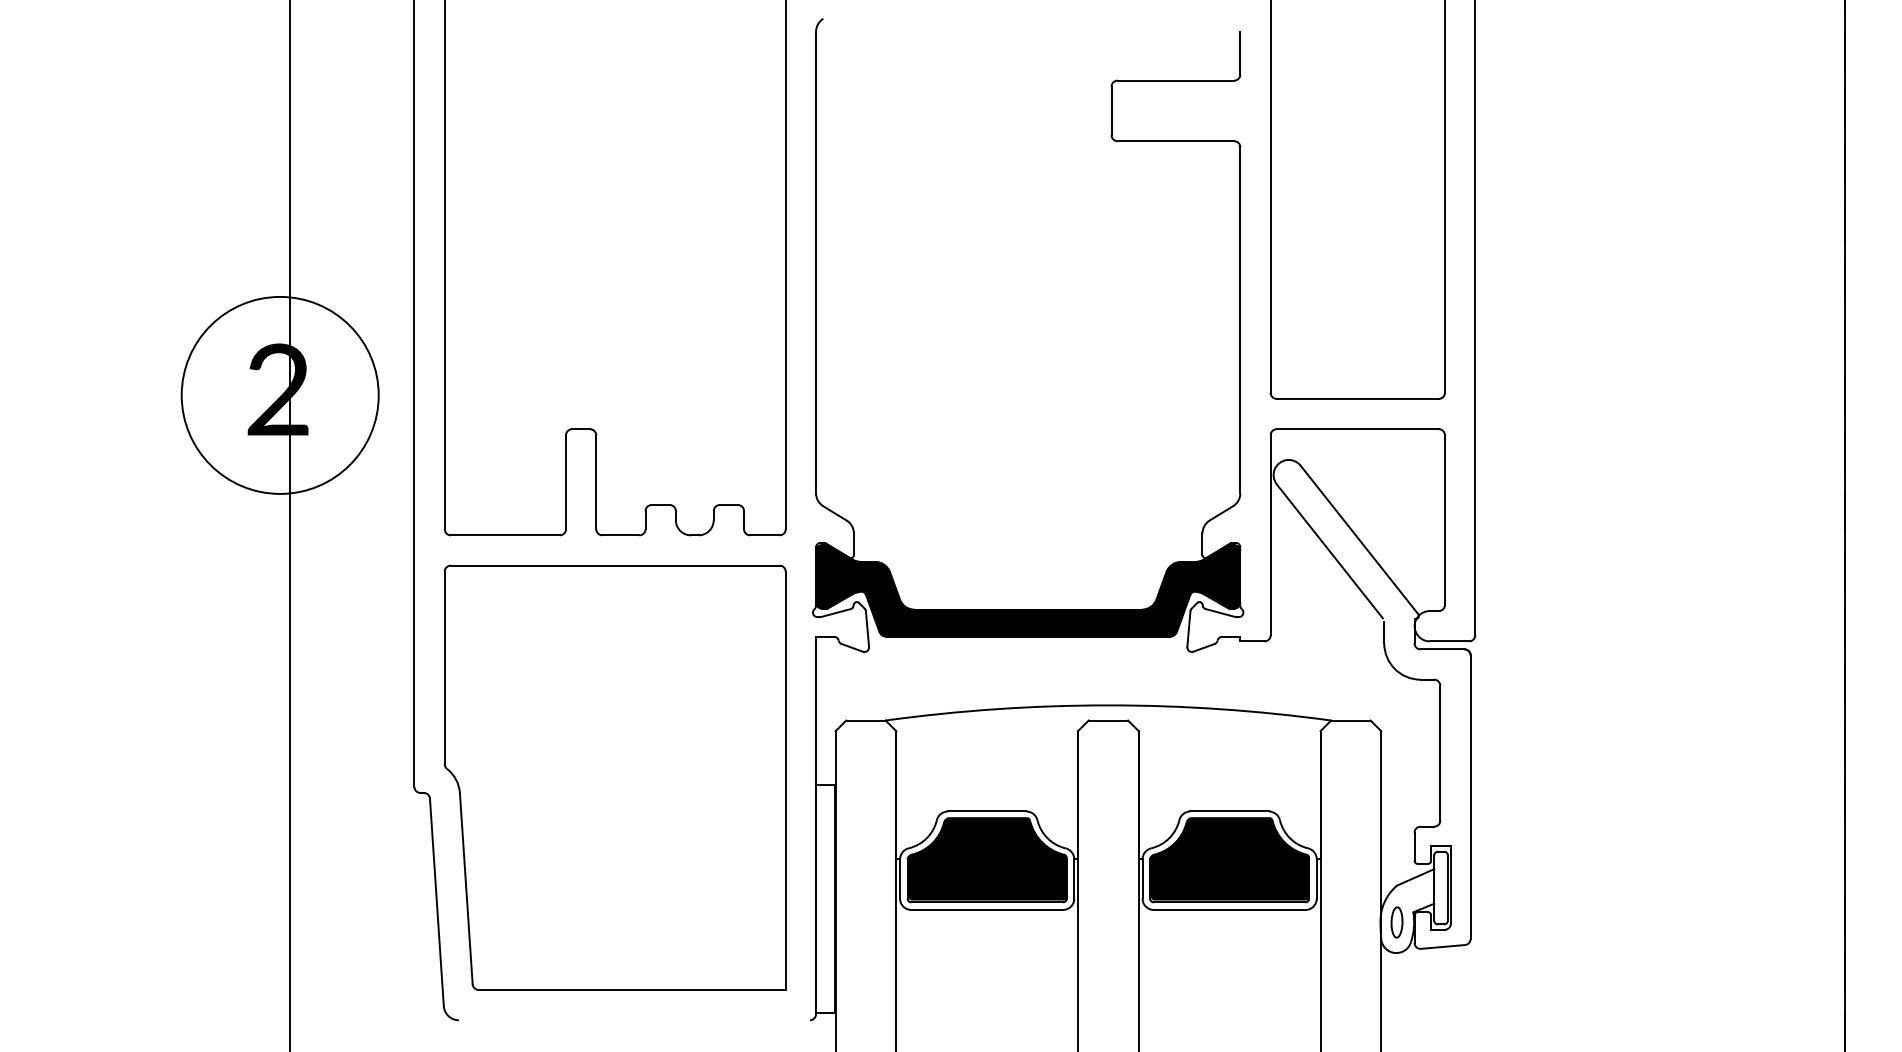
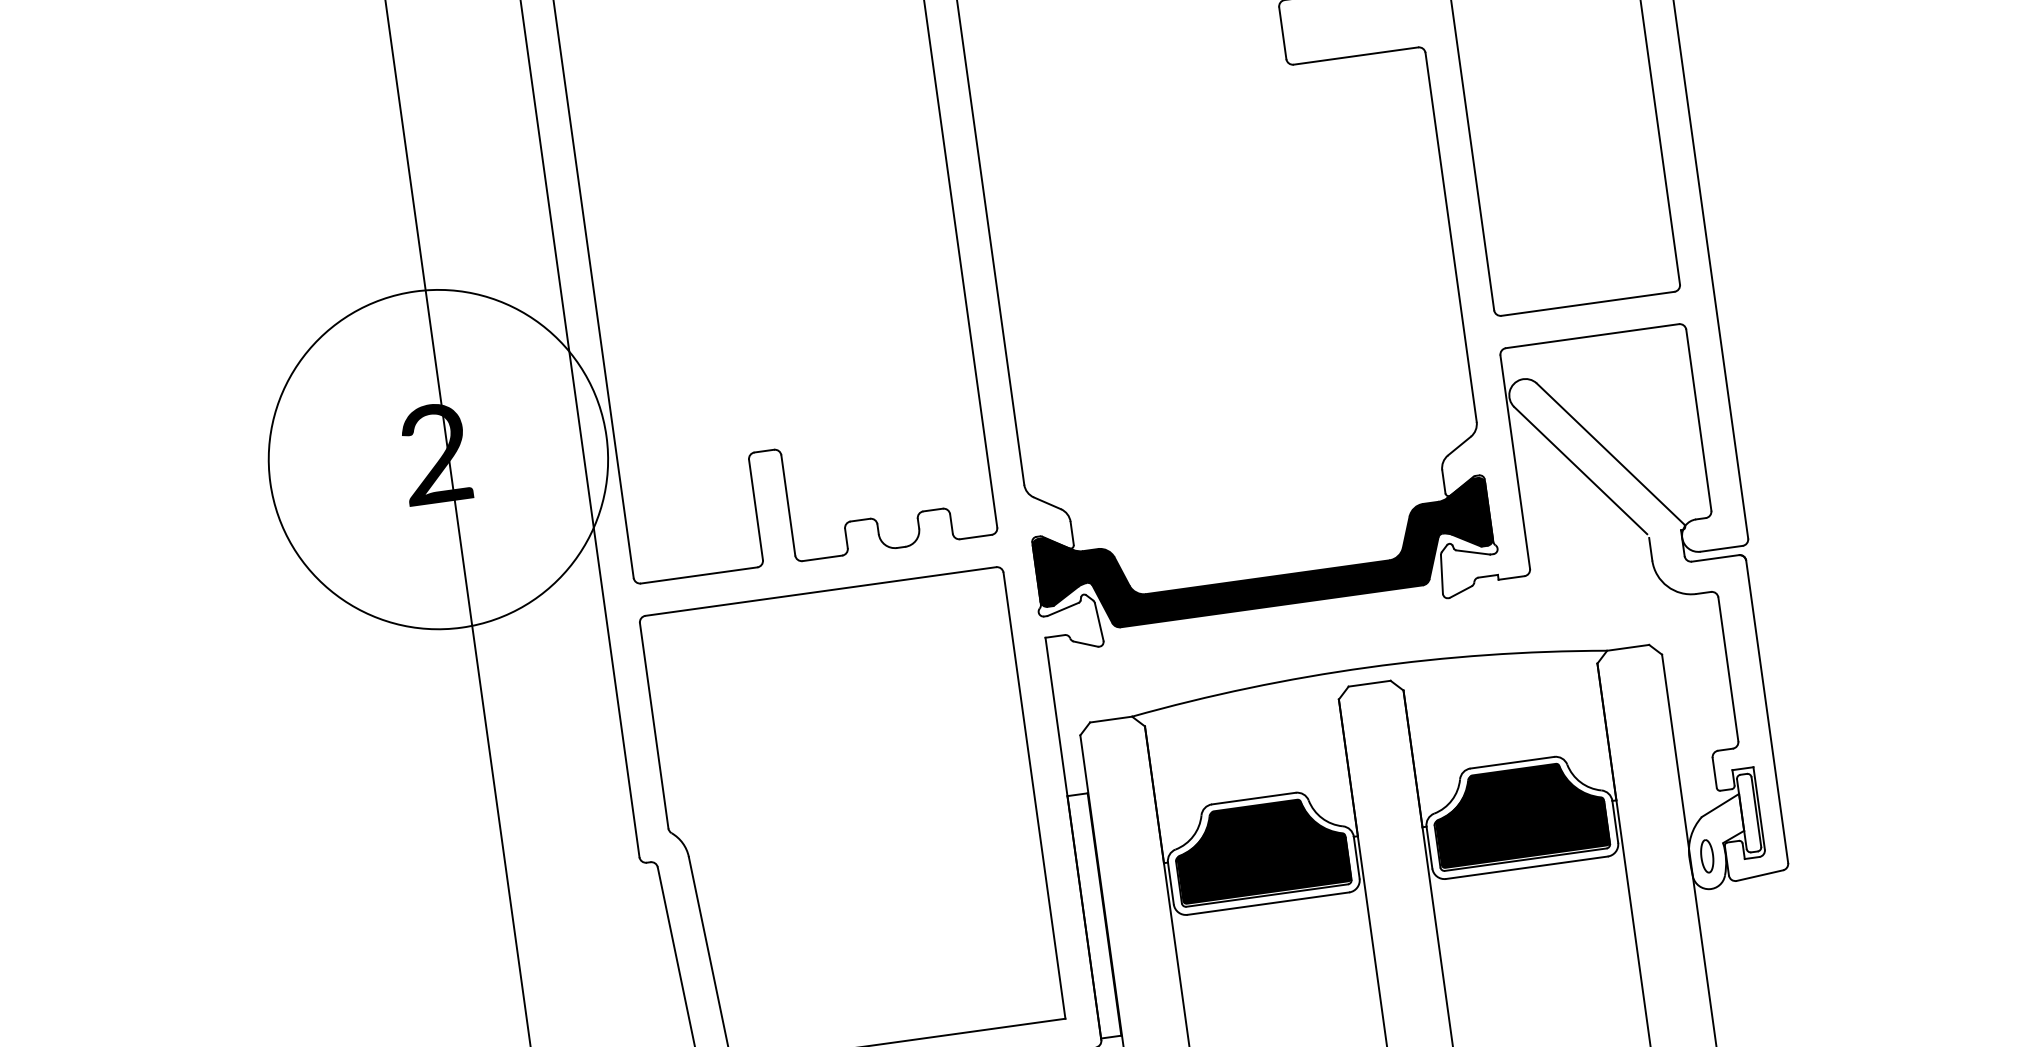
circle: (279, 394) -> (437, 458), size x1.6

